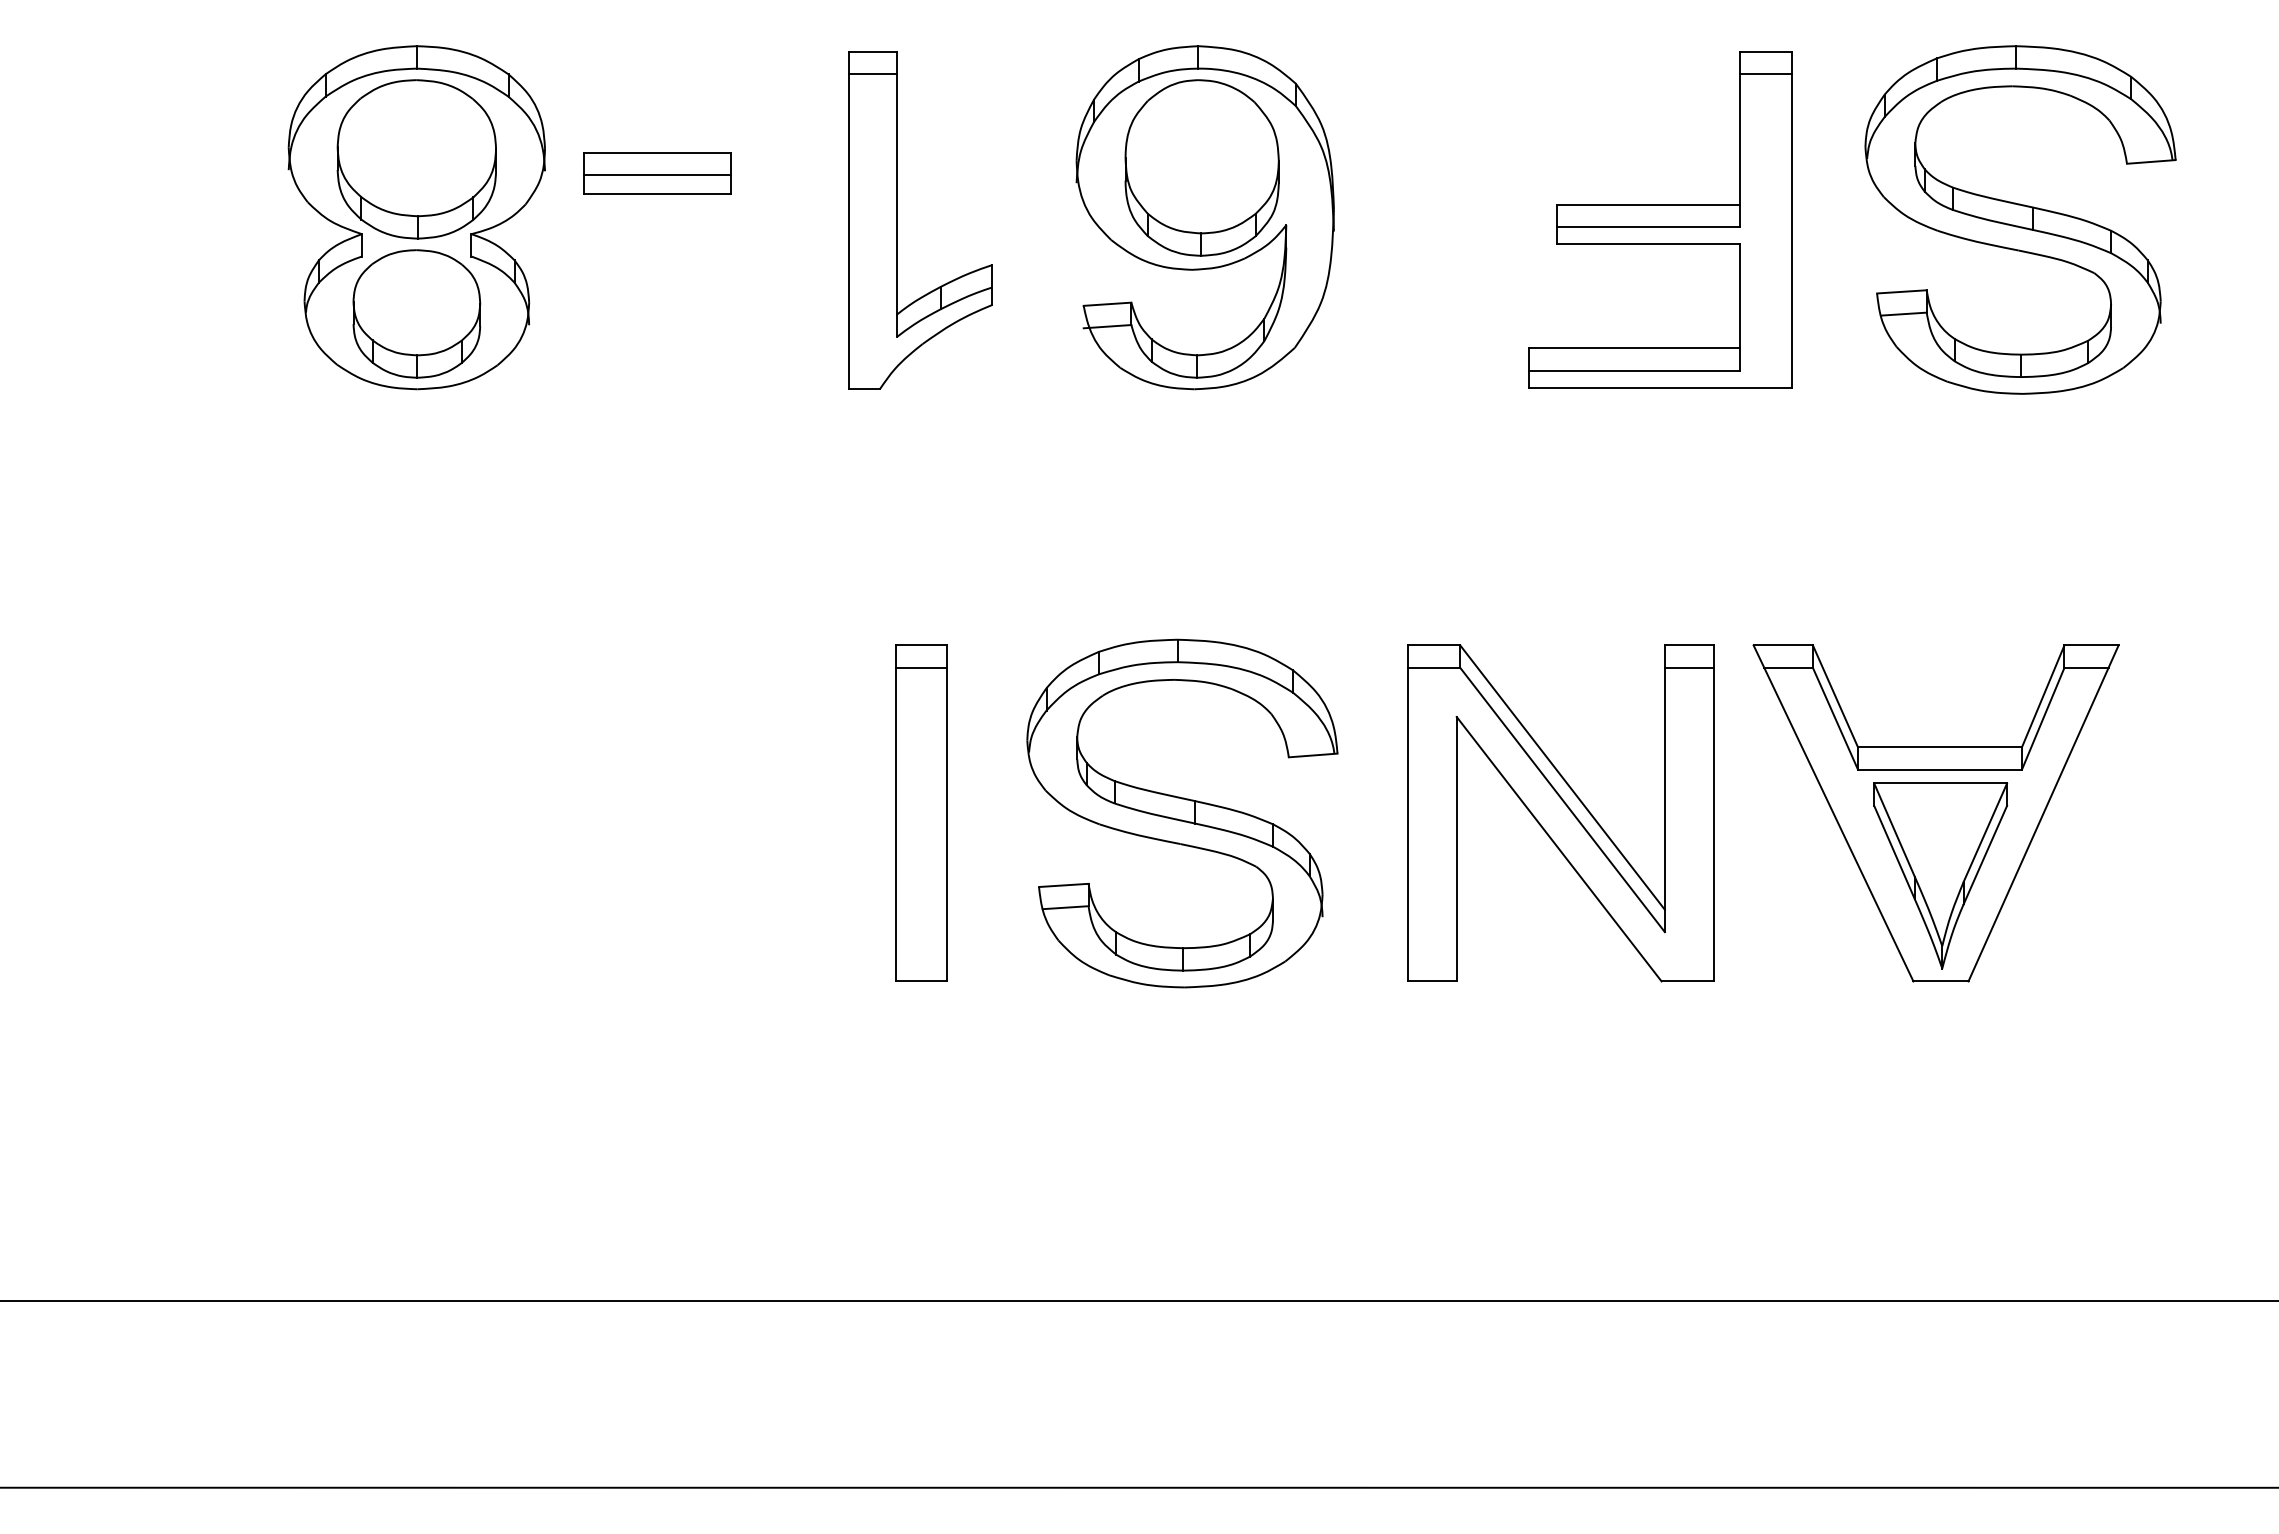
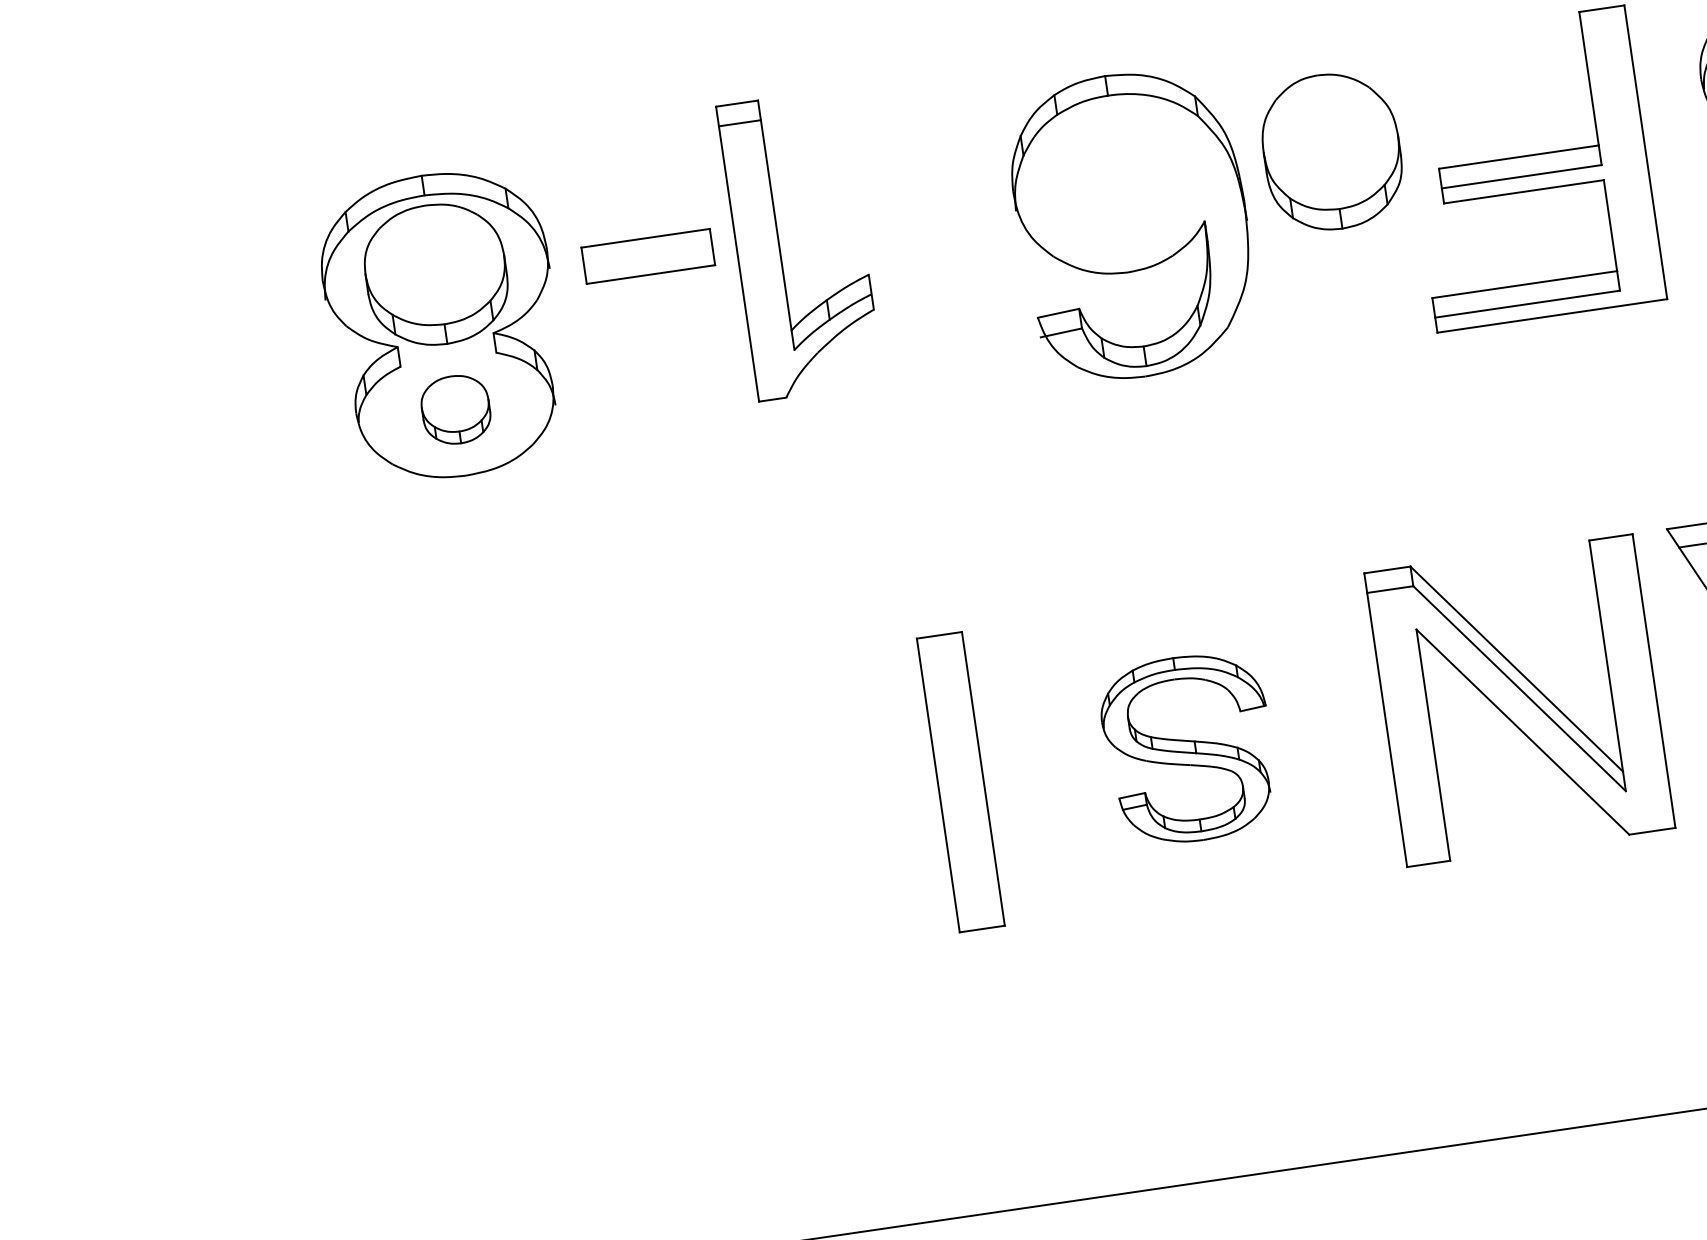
line: (1765, 74) -> (1604, 28), removed
part: (1201, 167) -> (1331, 151), moved
line: (656, 175) -> (647, 258), removed
part: (897, 220) -> (780, 247), moved
part: (416, 313) -> (455, 409), size x0.6
line: (921, 667) -> (942, 654), removed
line: (1689, 667) -> (1613, 556), removed
part: (1182, 813) -> (1189, 748), size x0.6

